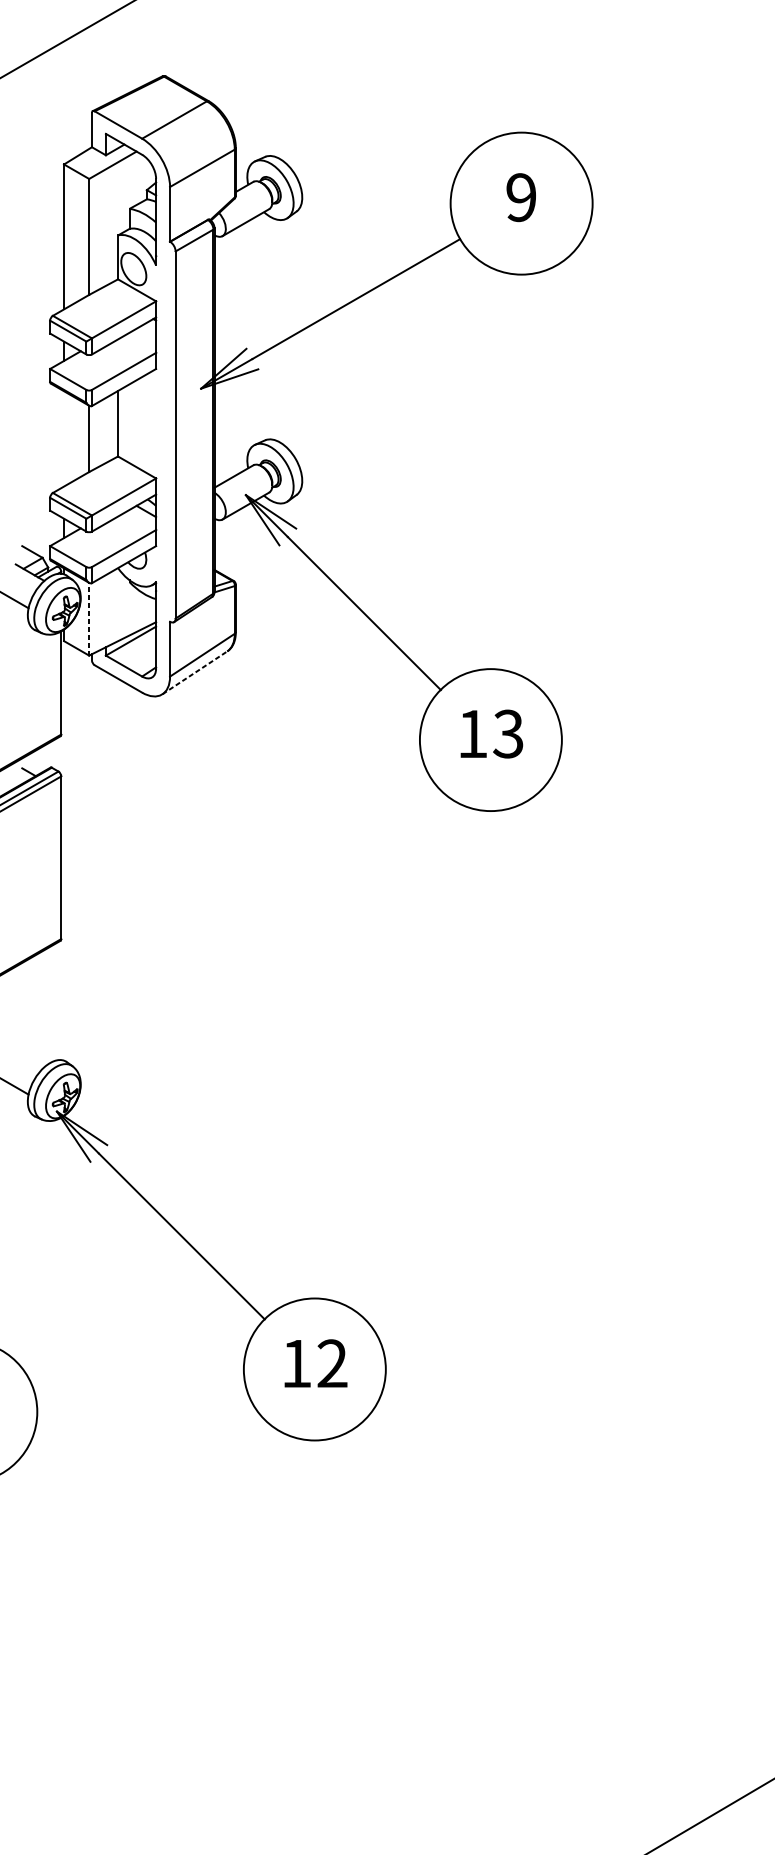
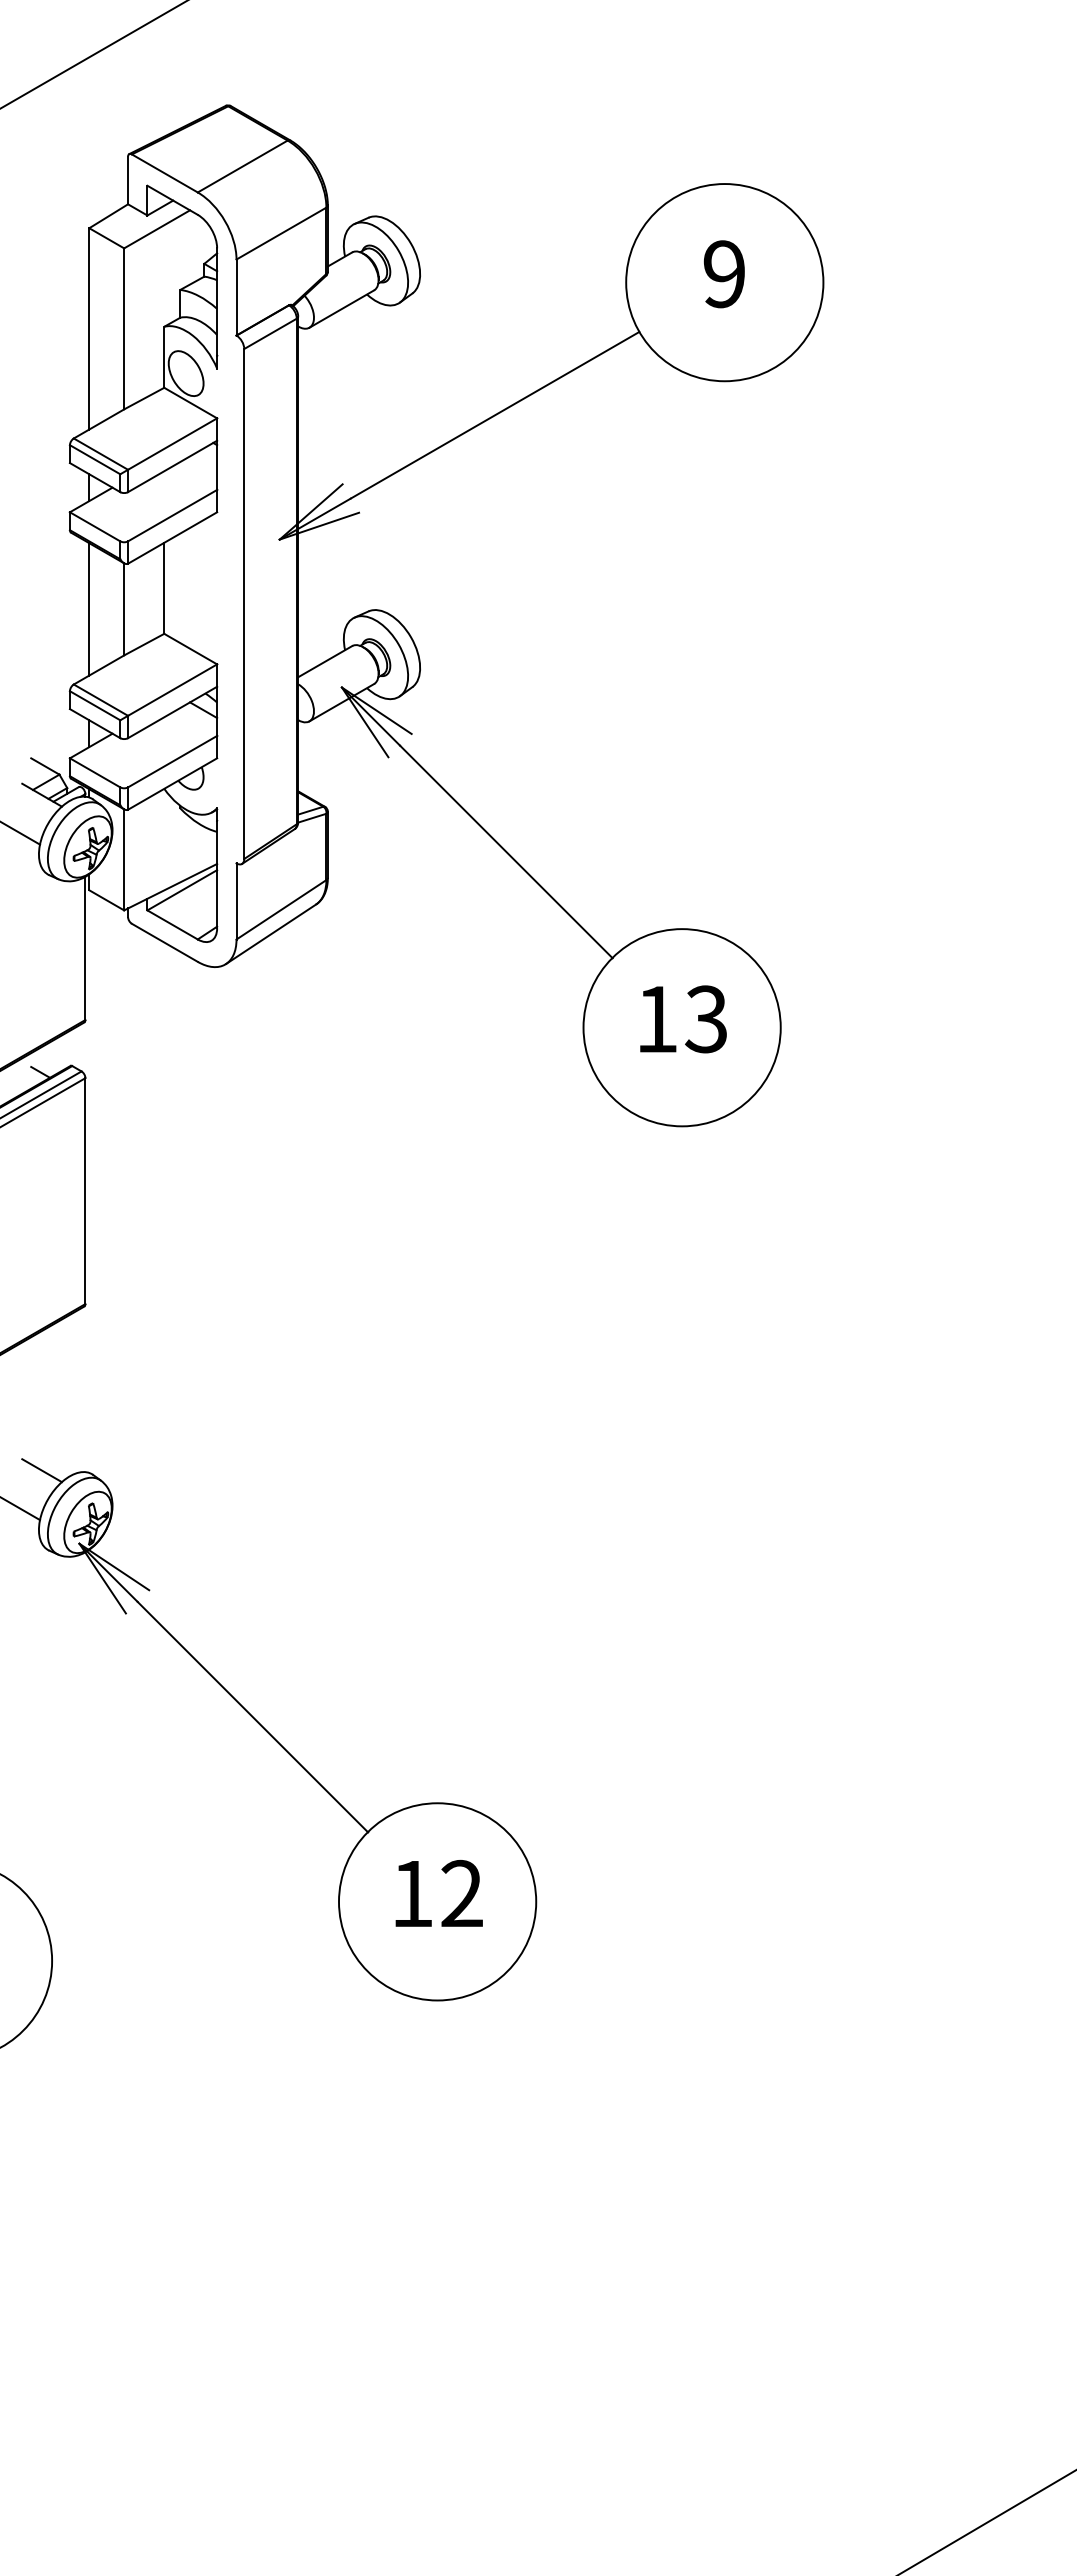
line: (64, 438) -> (89, 609), added
line: (89, 618) -> (124, 859), dashed -> solid
line: (195, 672) -> (271, 934), dashed -> solid
line: (29, 1058) -> (41, 1470), added

